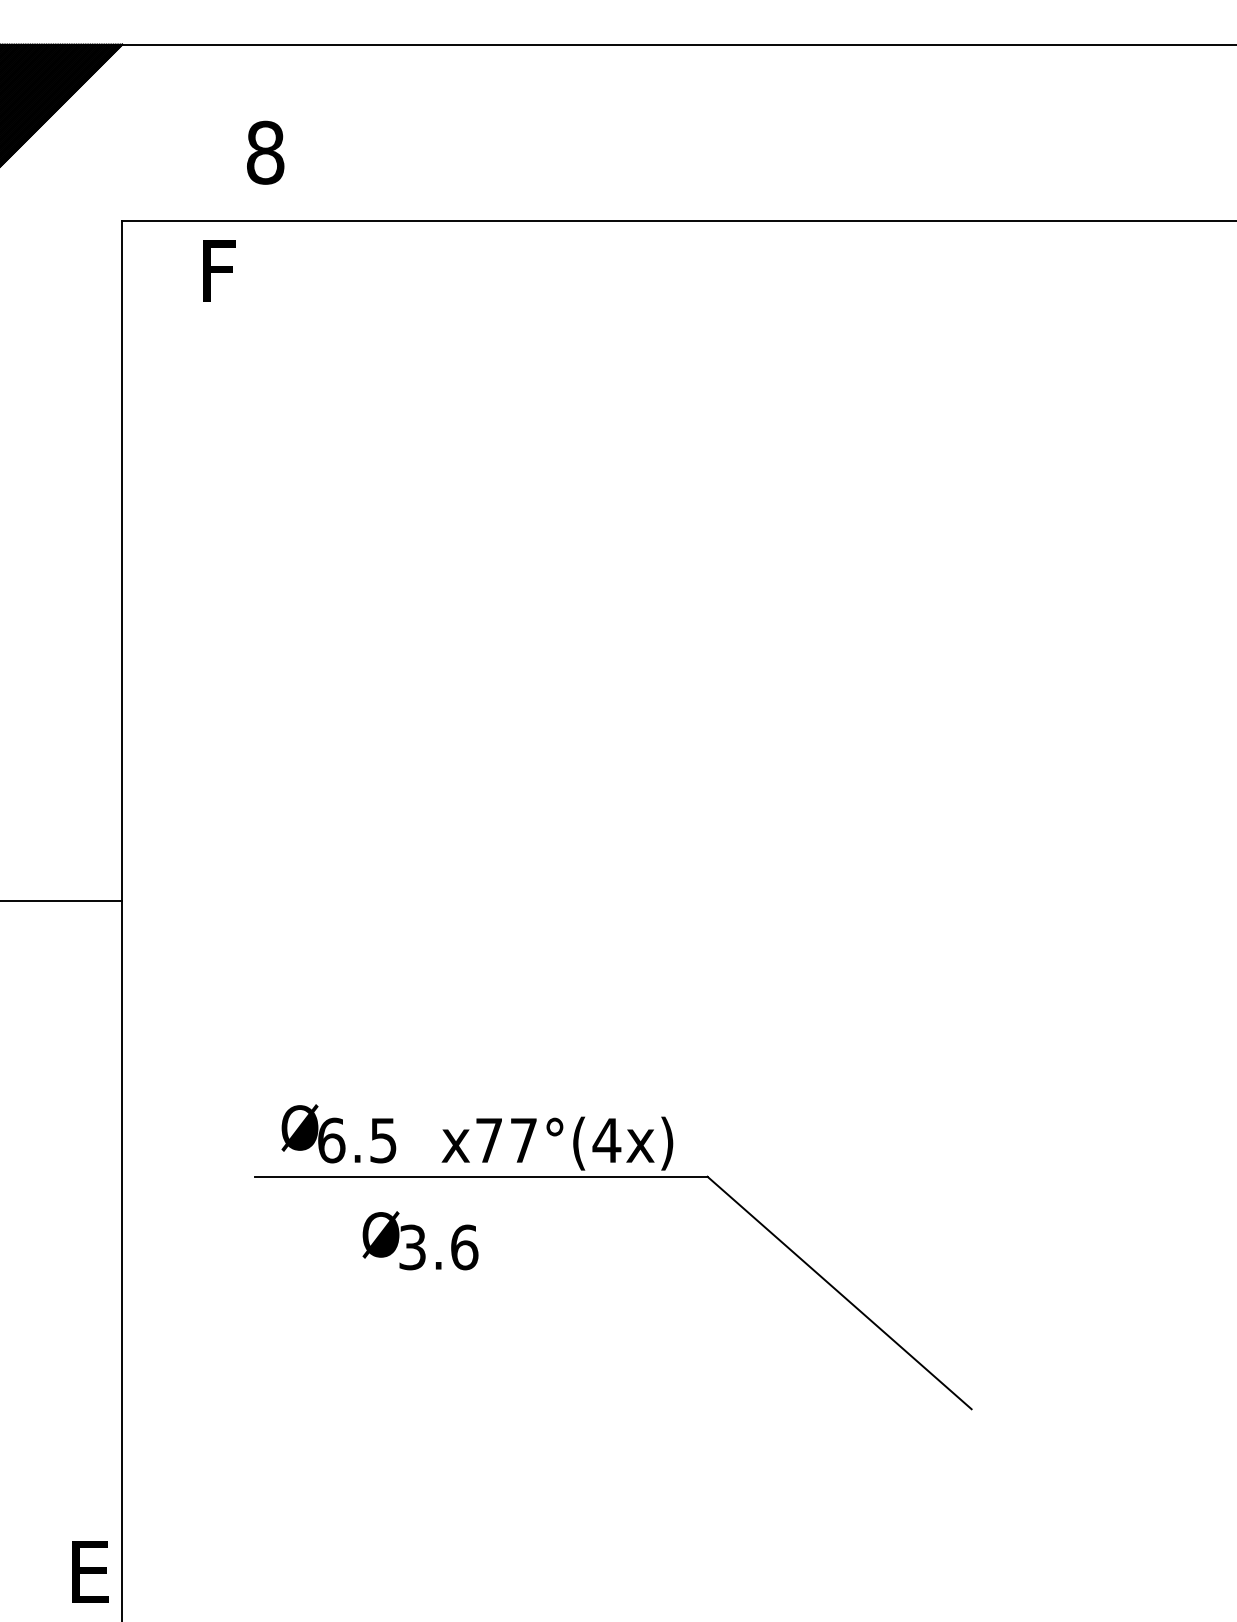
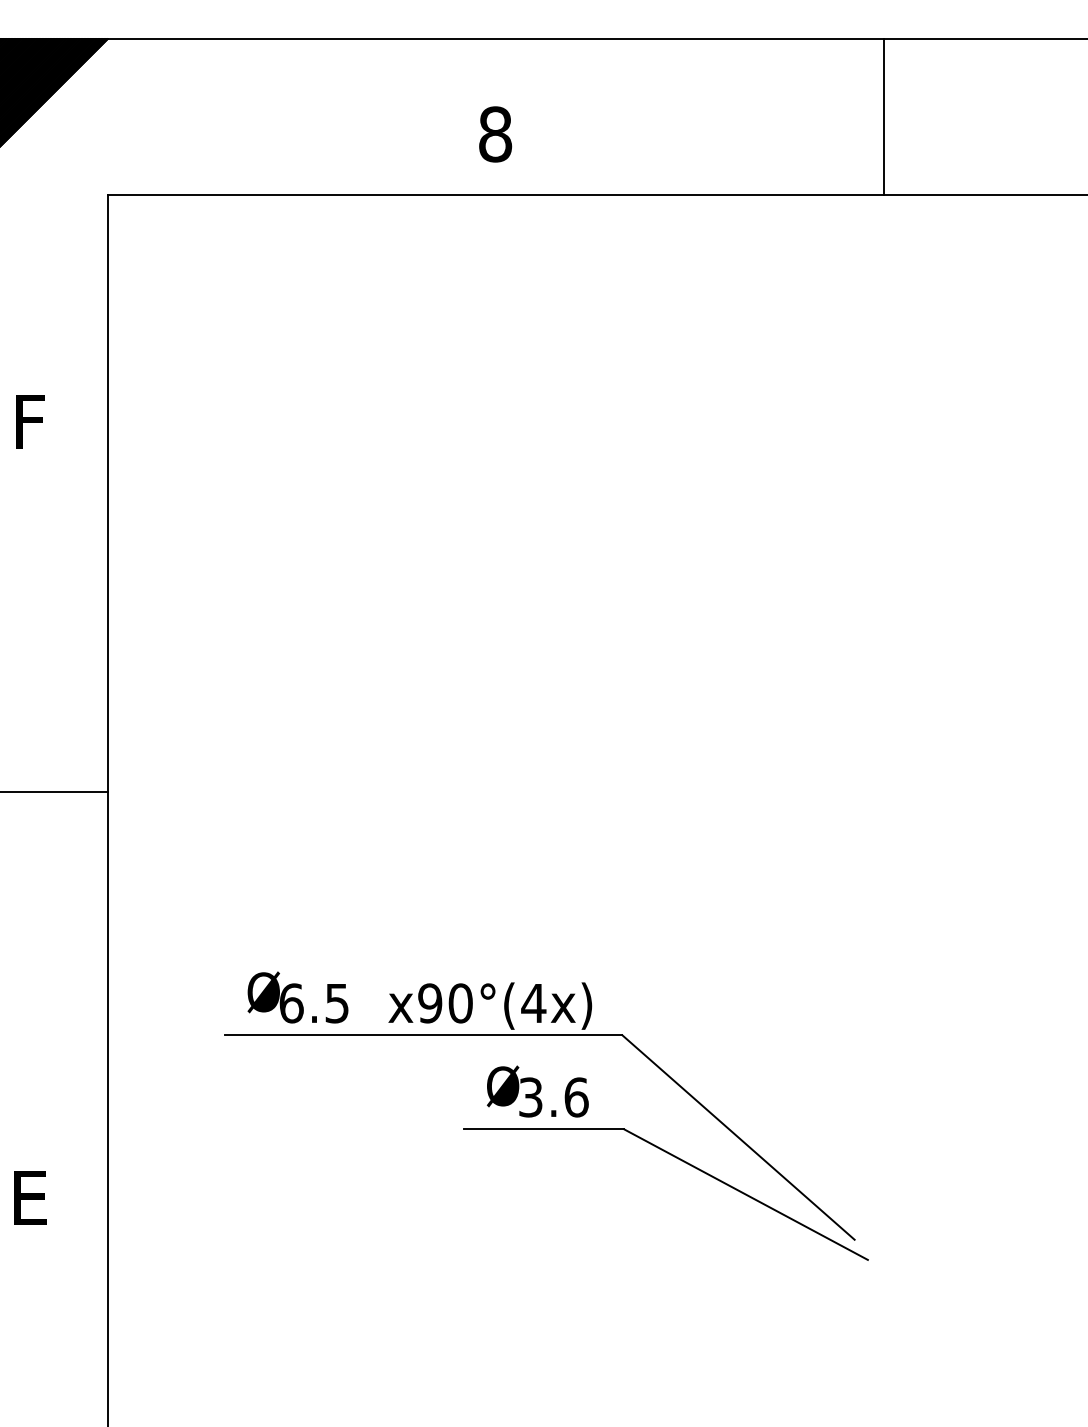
line: (1005, 132) -> (884, 116), added
text: (265, 152) -> (495, 134), moved
text: (218, 271) -> (30, 421), moved
text: (506, 1140) -> (445, 1003), x77°(4x) -> x90°(4x)
text: (420, 1240) -> (537, 1091), moved
part: (774, 1320) -> (681, 1161), added
text: (90, 1571) -> (30, 1197), moved

